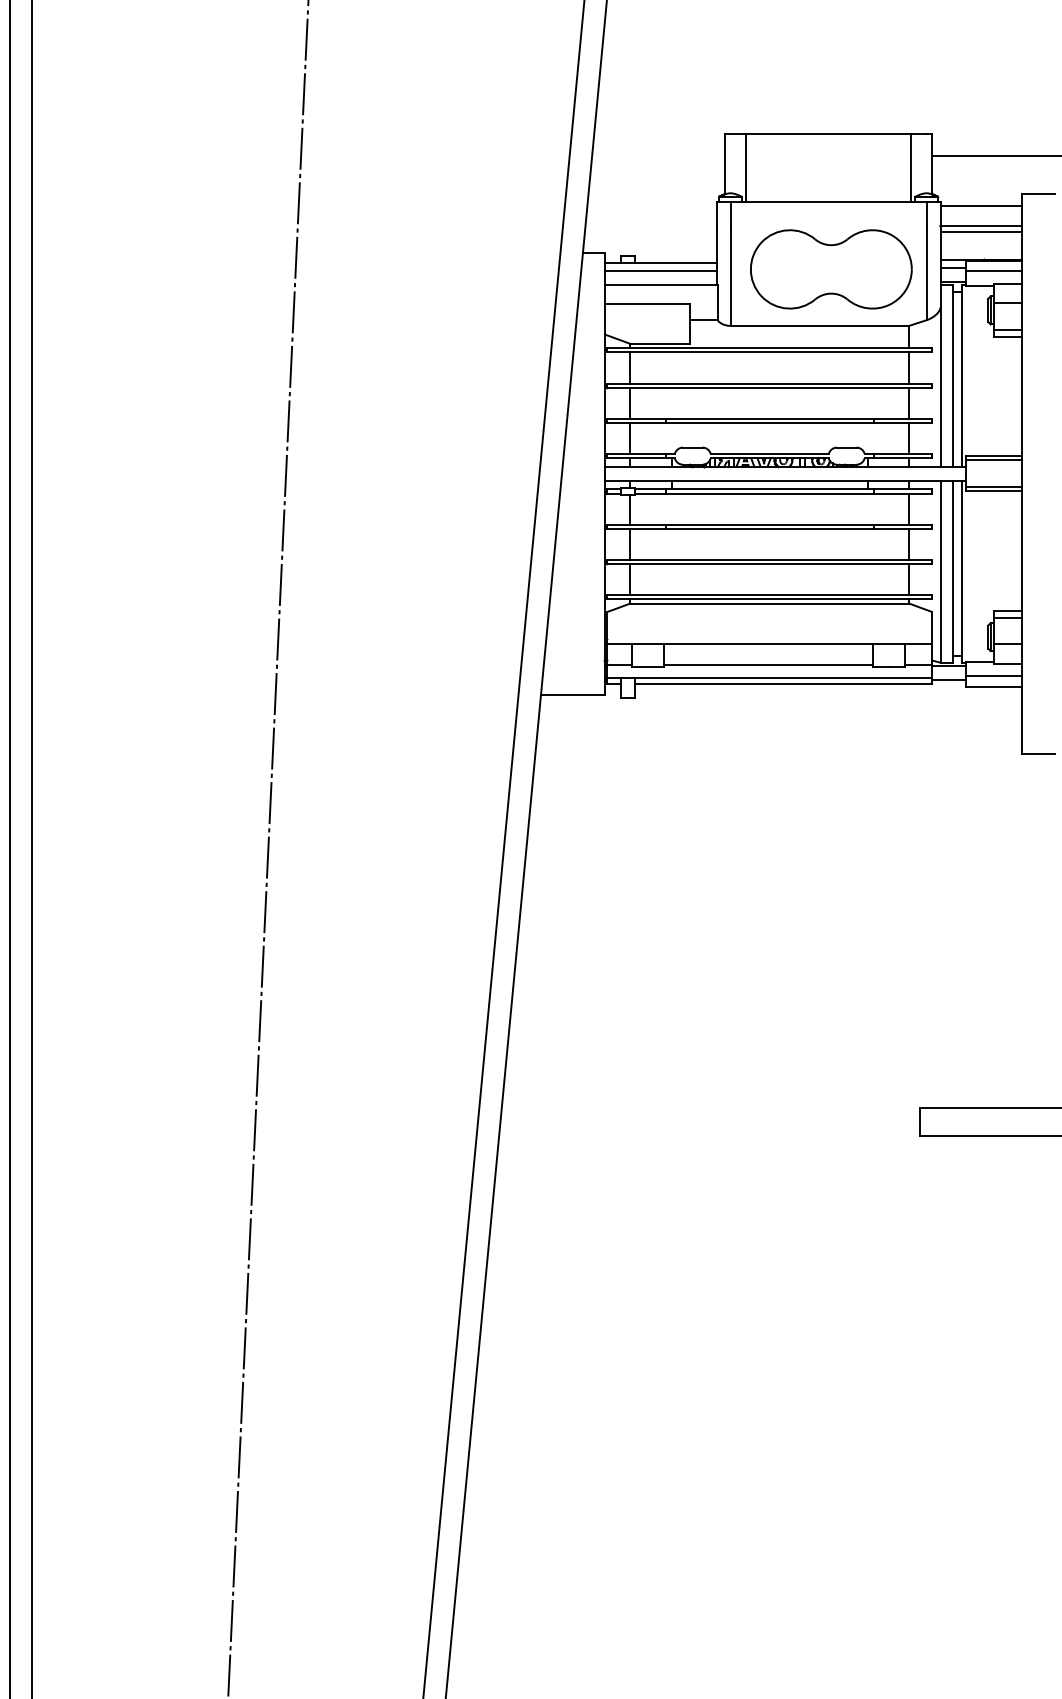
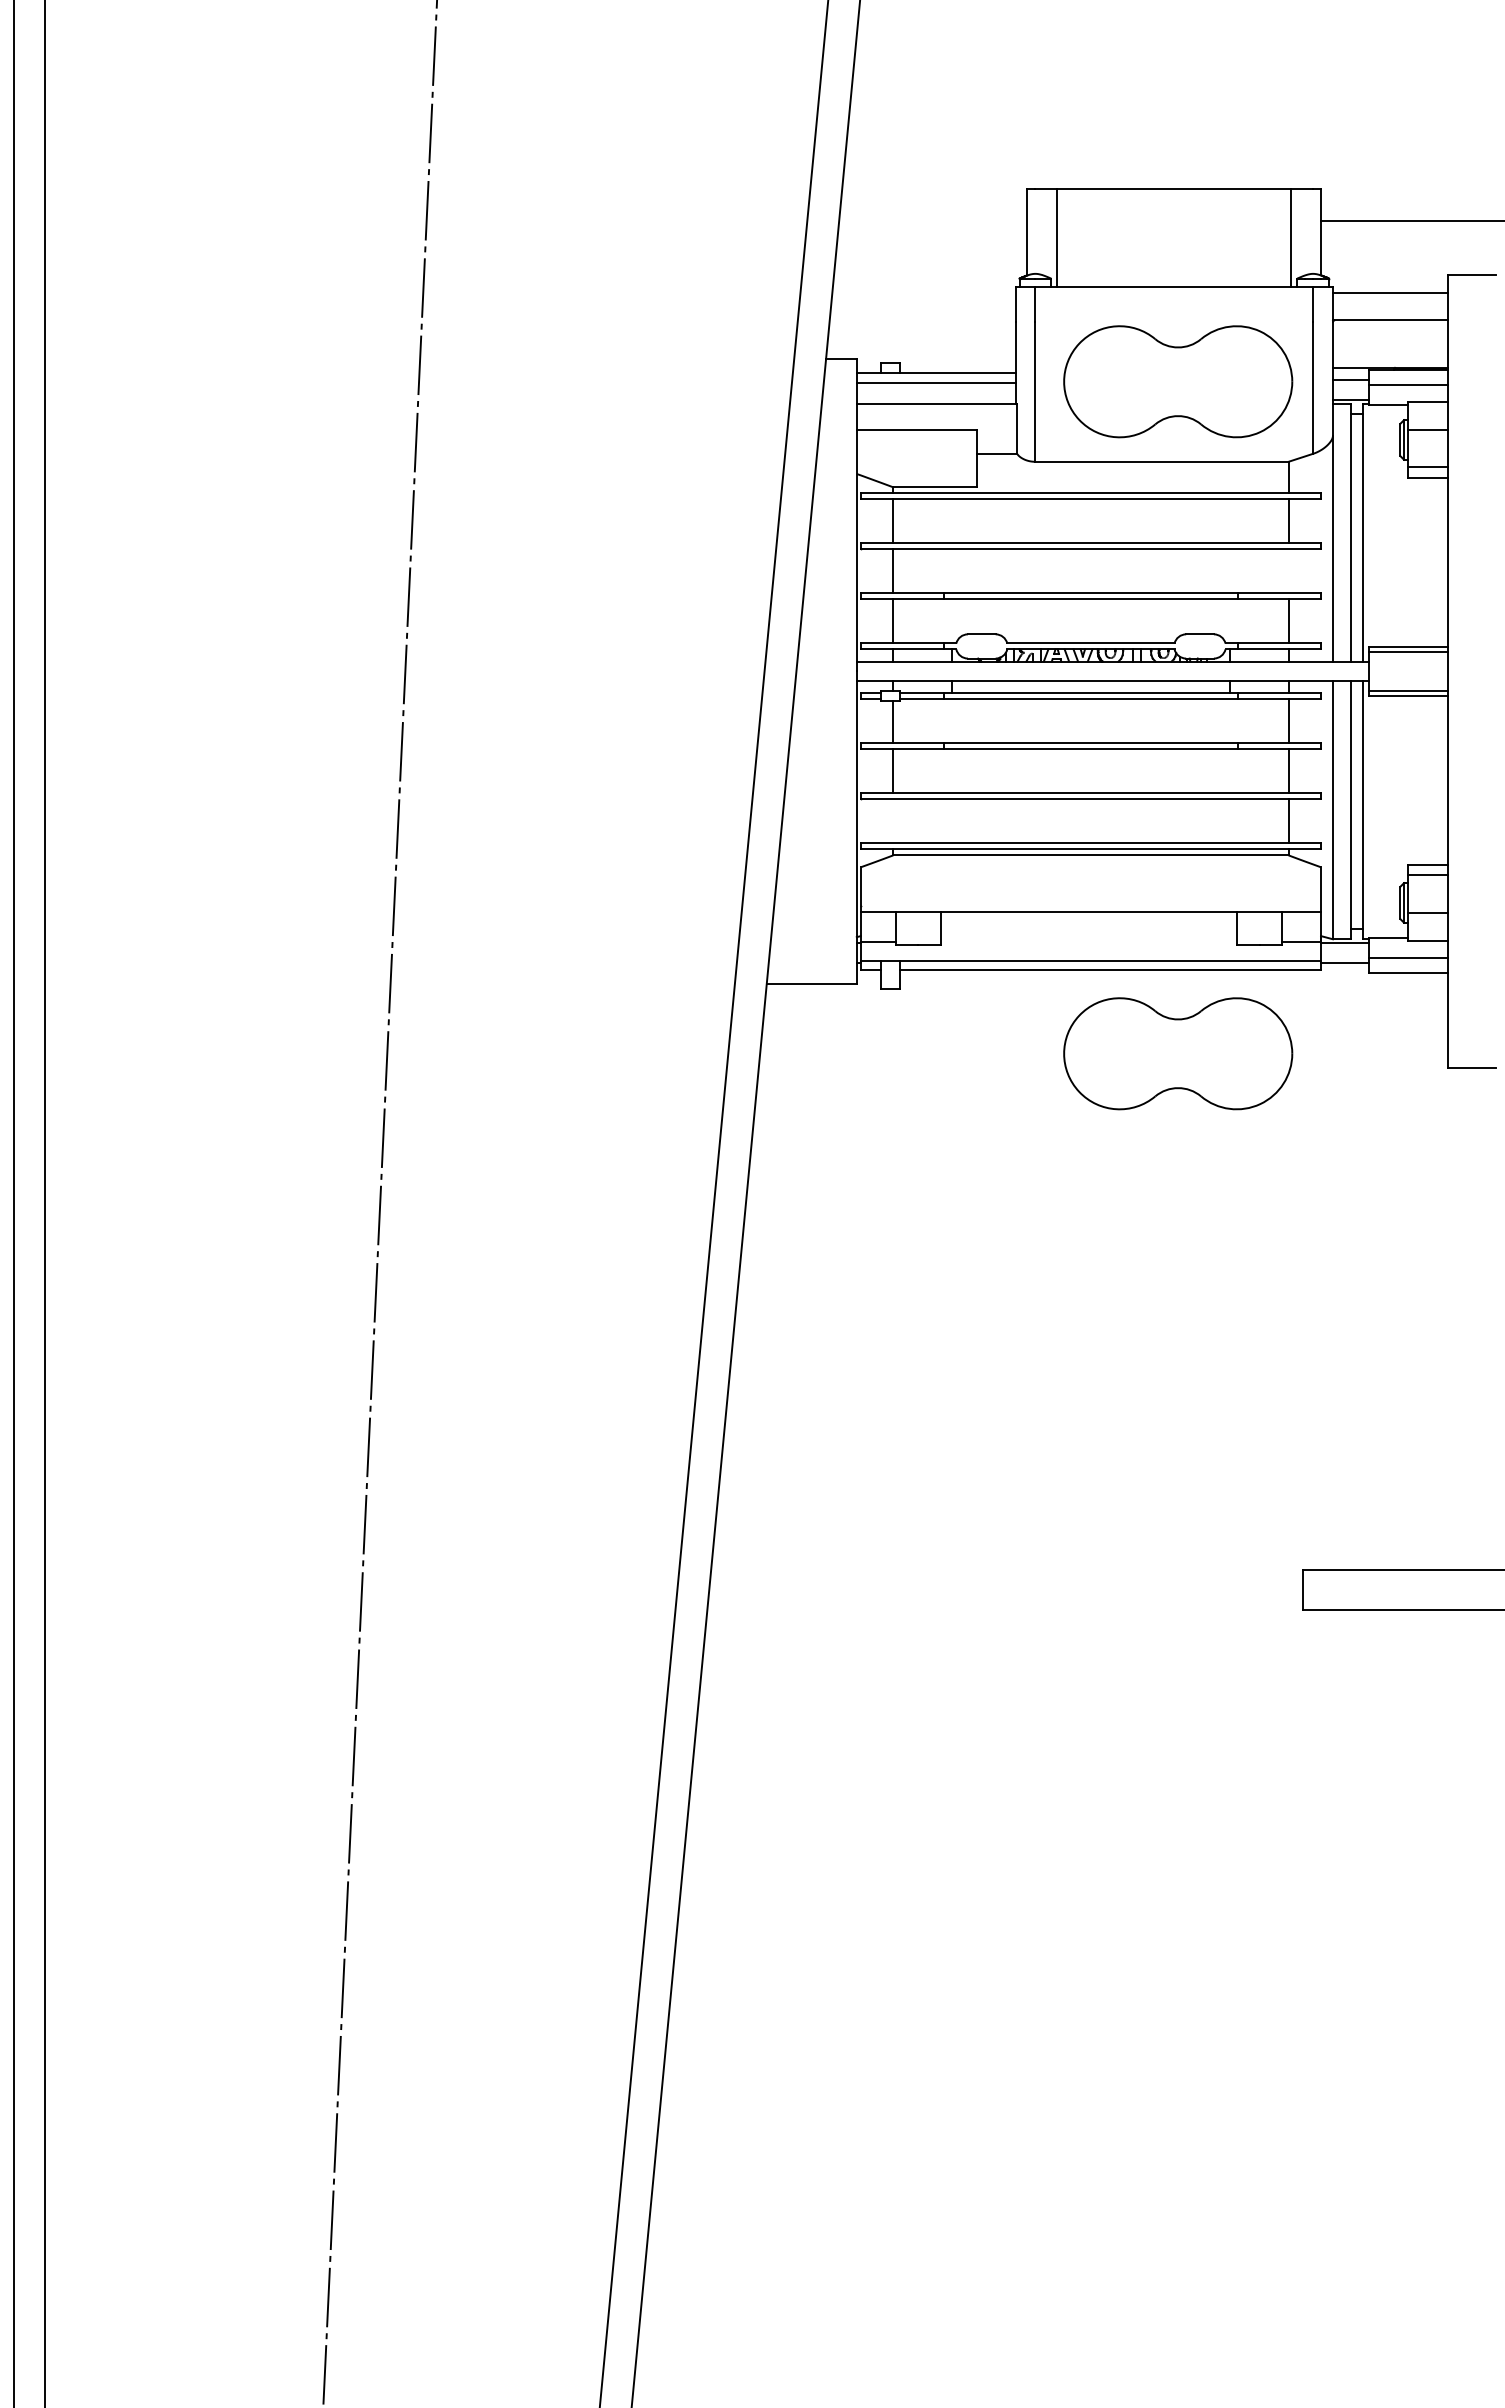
line: (981, 231) -> (1390, 328), removed
line: (909, 403) -> (1288, 571), removed
line: (630, 579) -> (893, 821), removed
line: (768, 665) -> (1088, 942), removed
part: (831, 743) -> (1178, 1053), added

